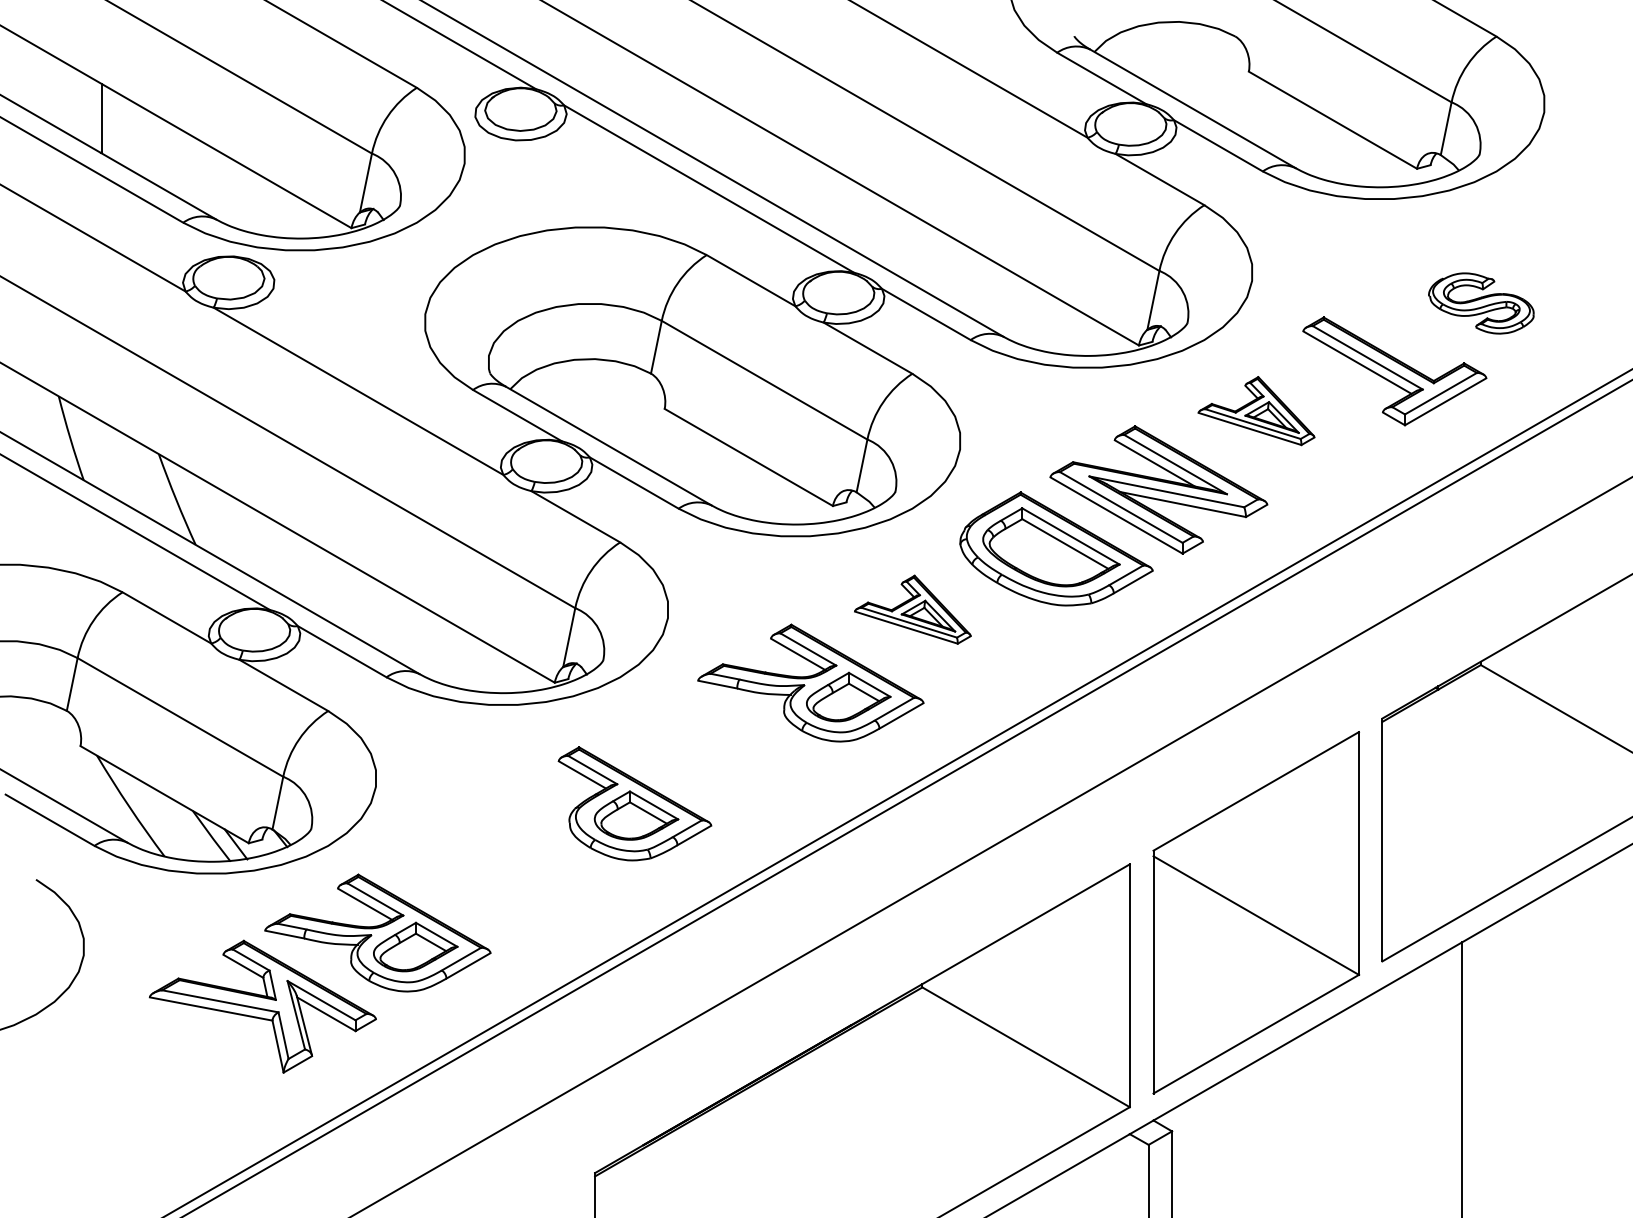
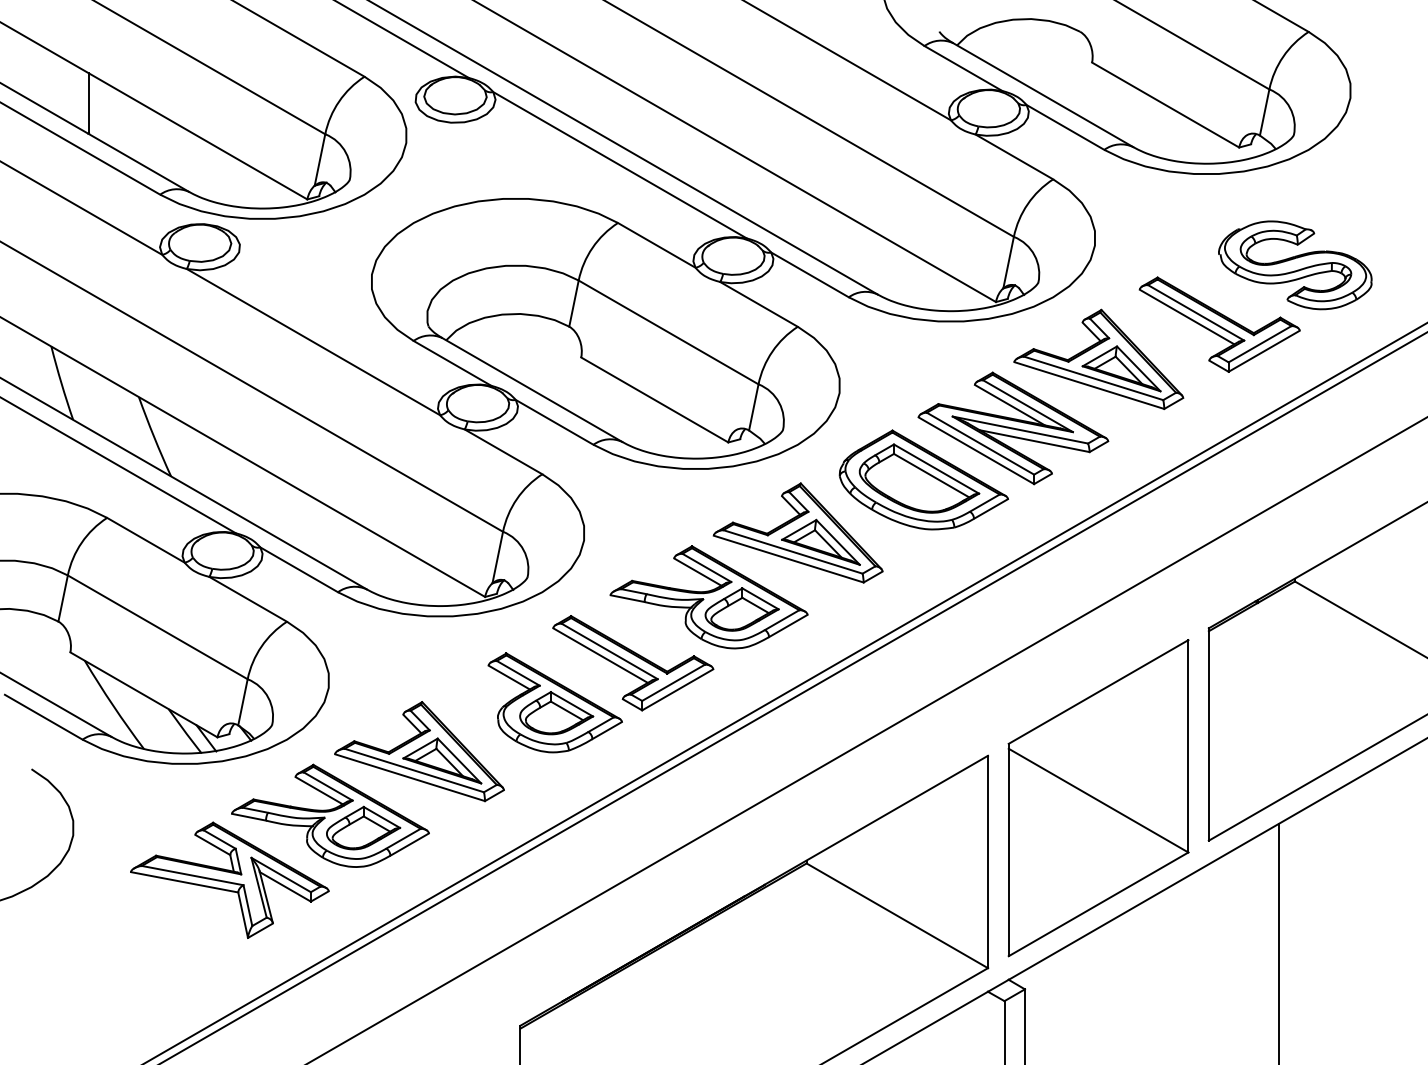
part: (1481, 303) -> (1295, 265), size x1.67
part: (1256, 410) -> (1098, 358), size x1.67
part: (912, 609) -> (797, 532), size x1.67
part: (723, 758) -> (632, 663), added
part: (479, 859) -> (419, 751), added

